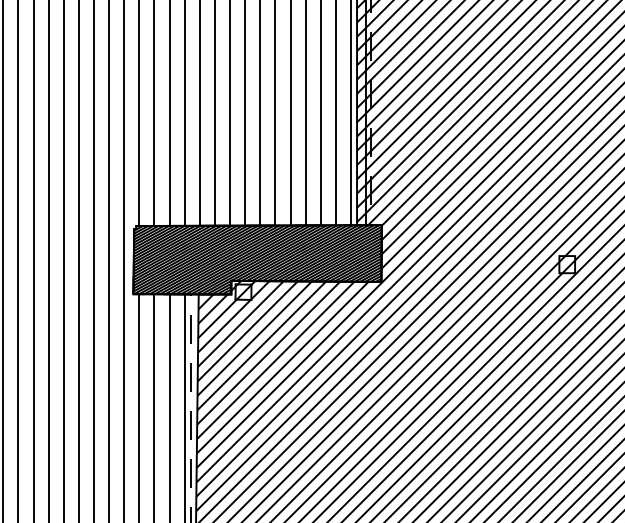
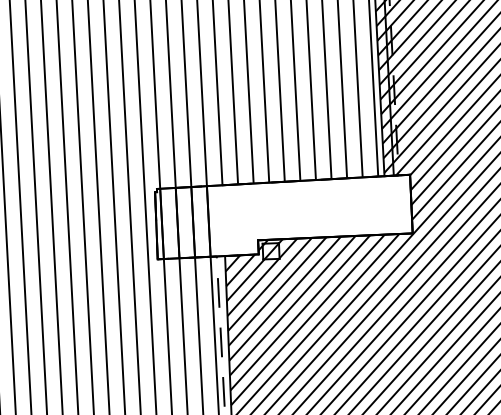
hatch: (257, 259) -> (283, 216), removed

